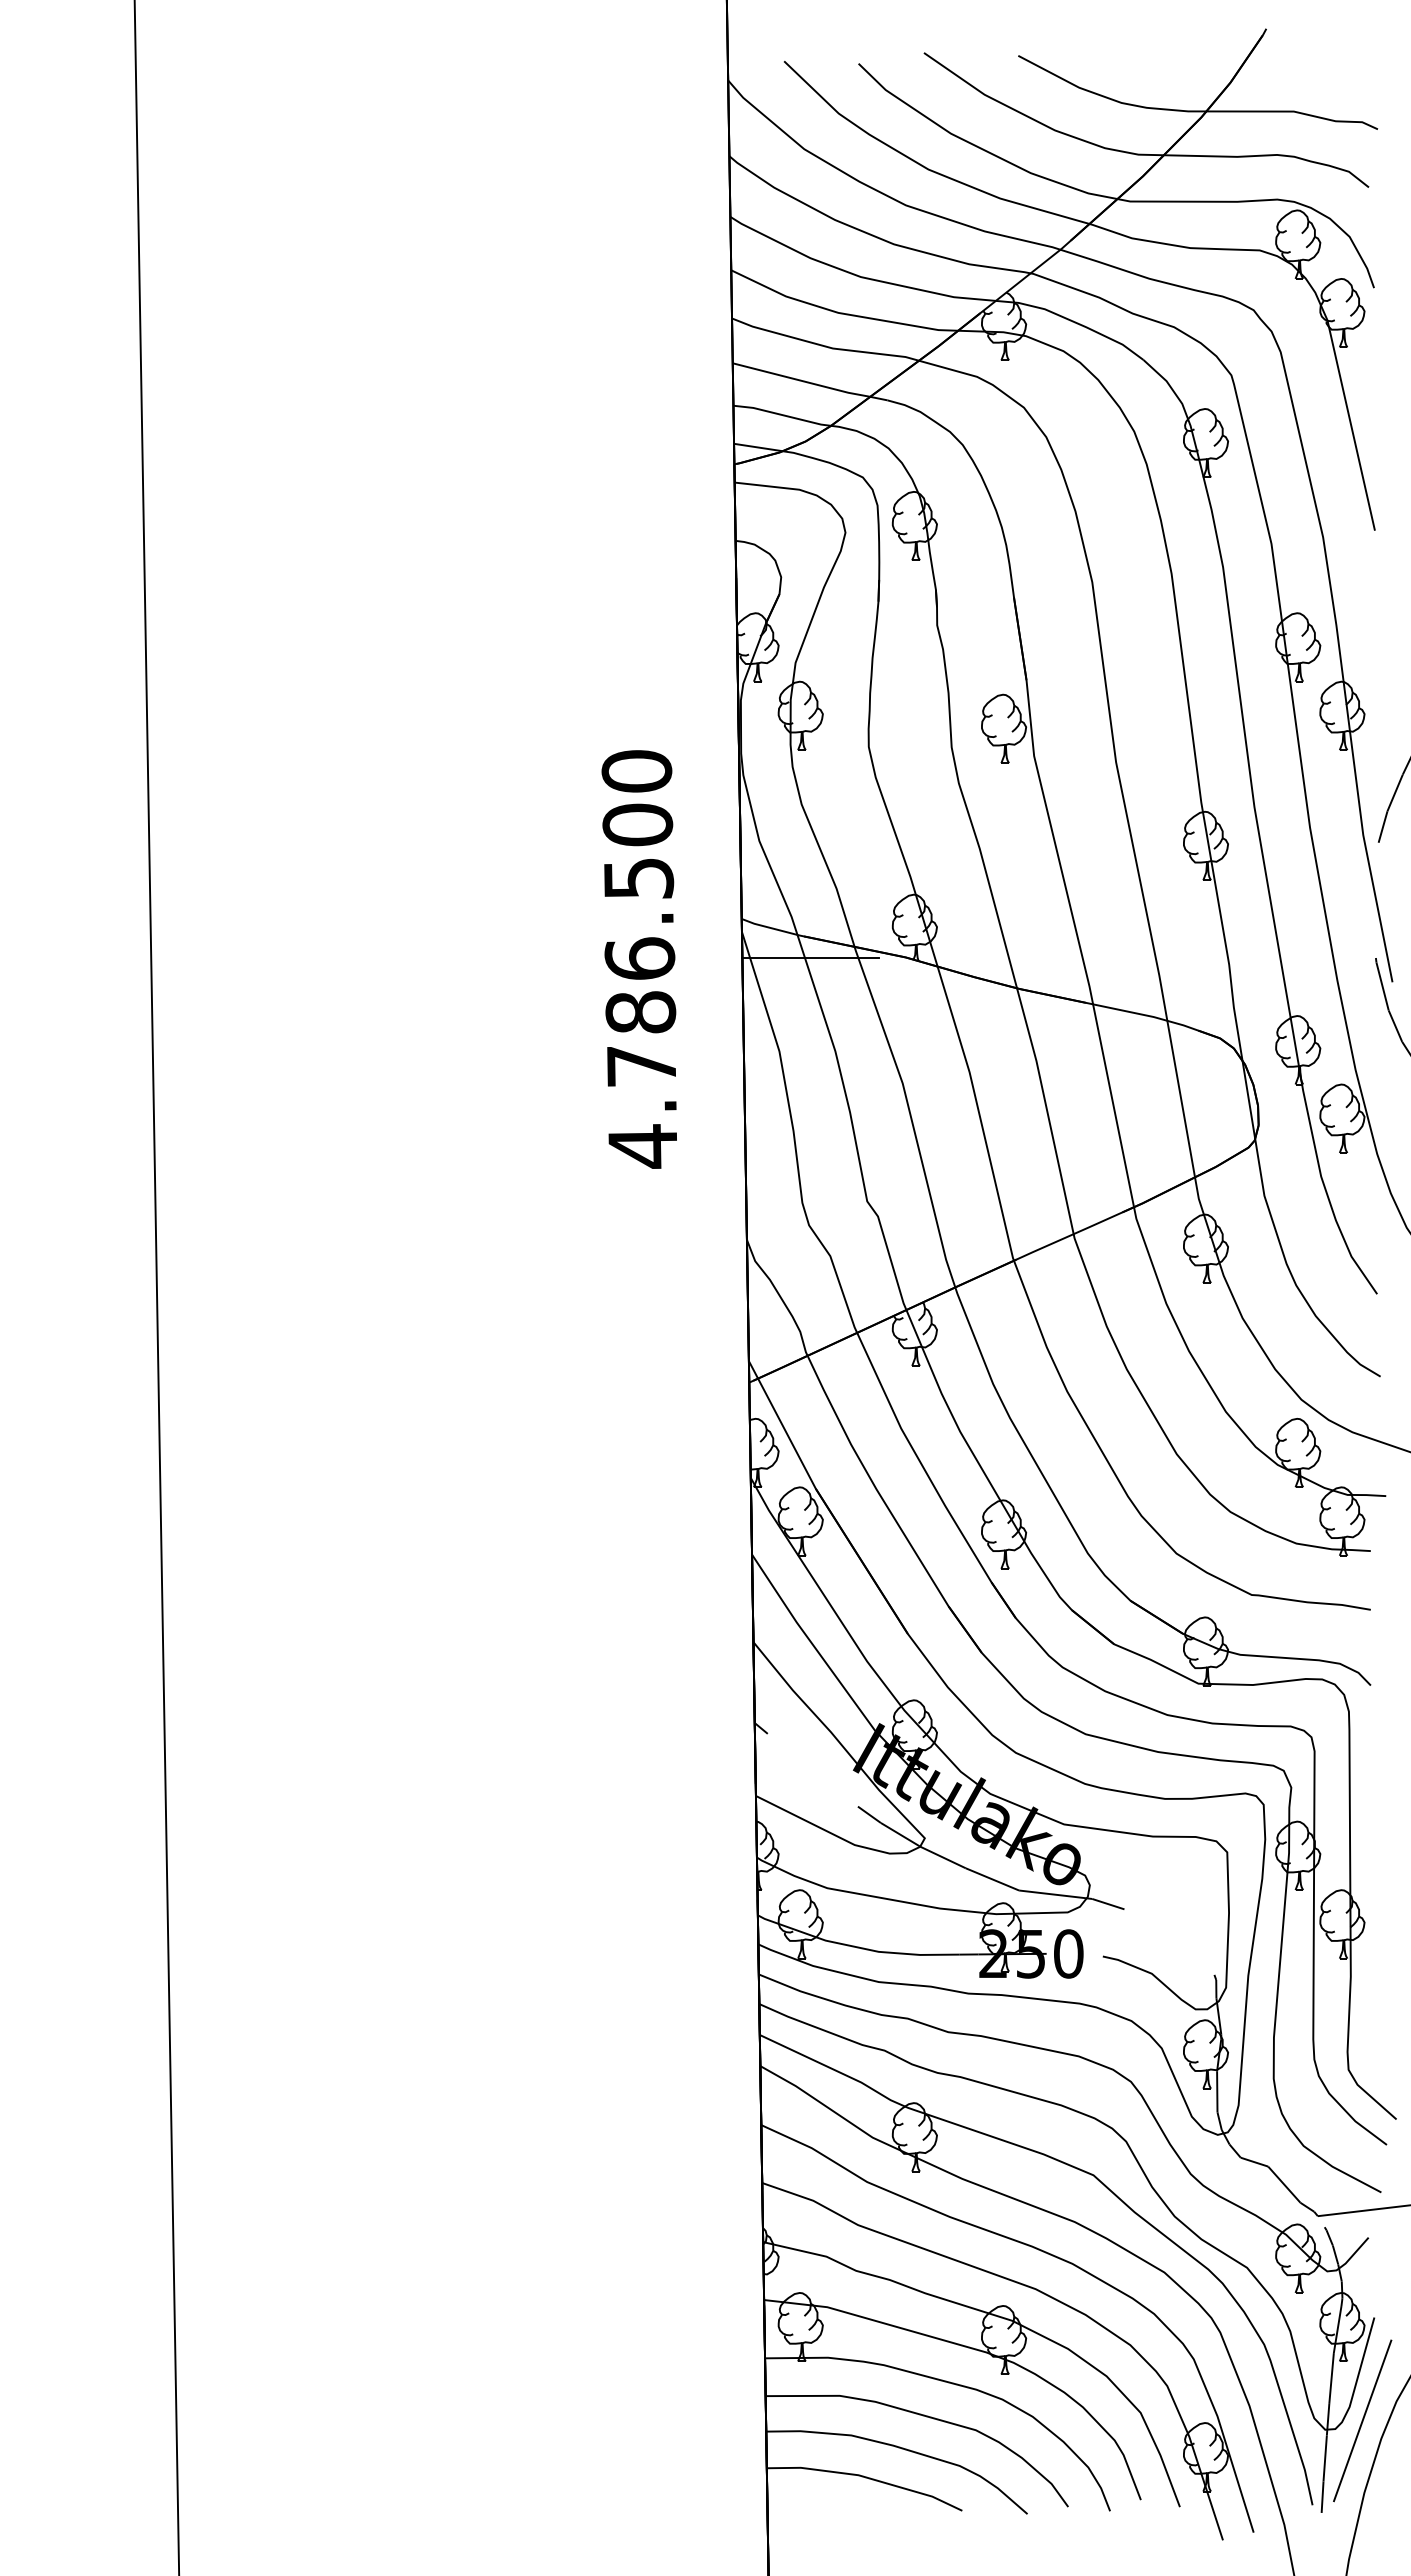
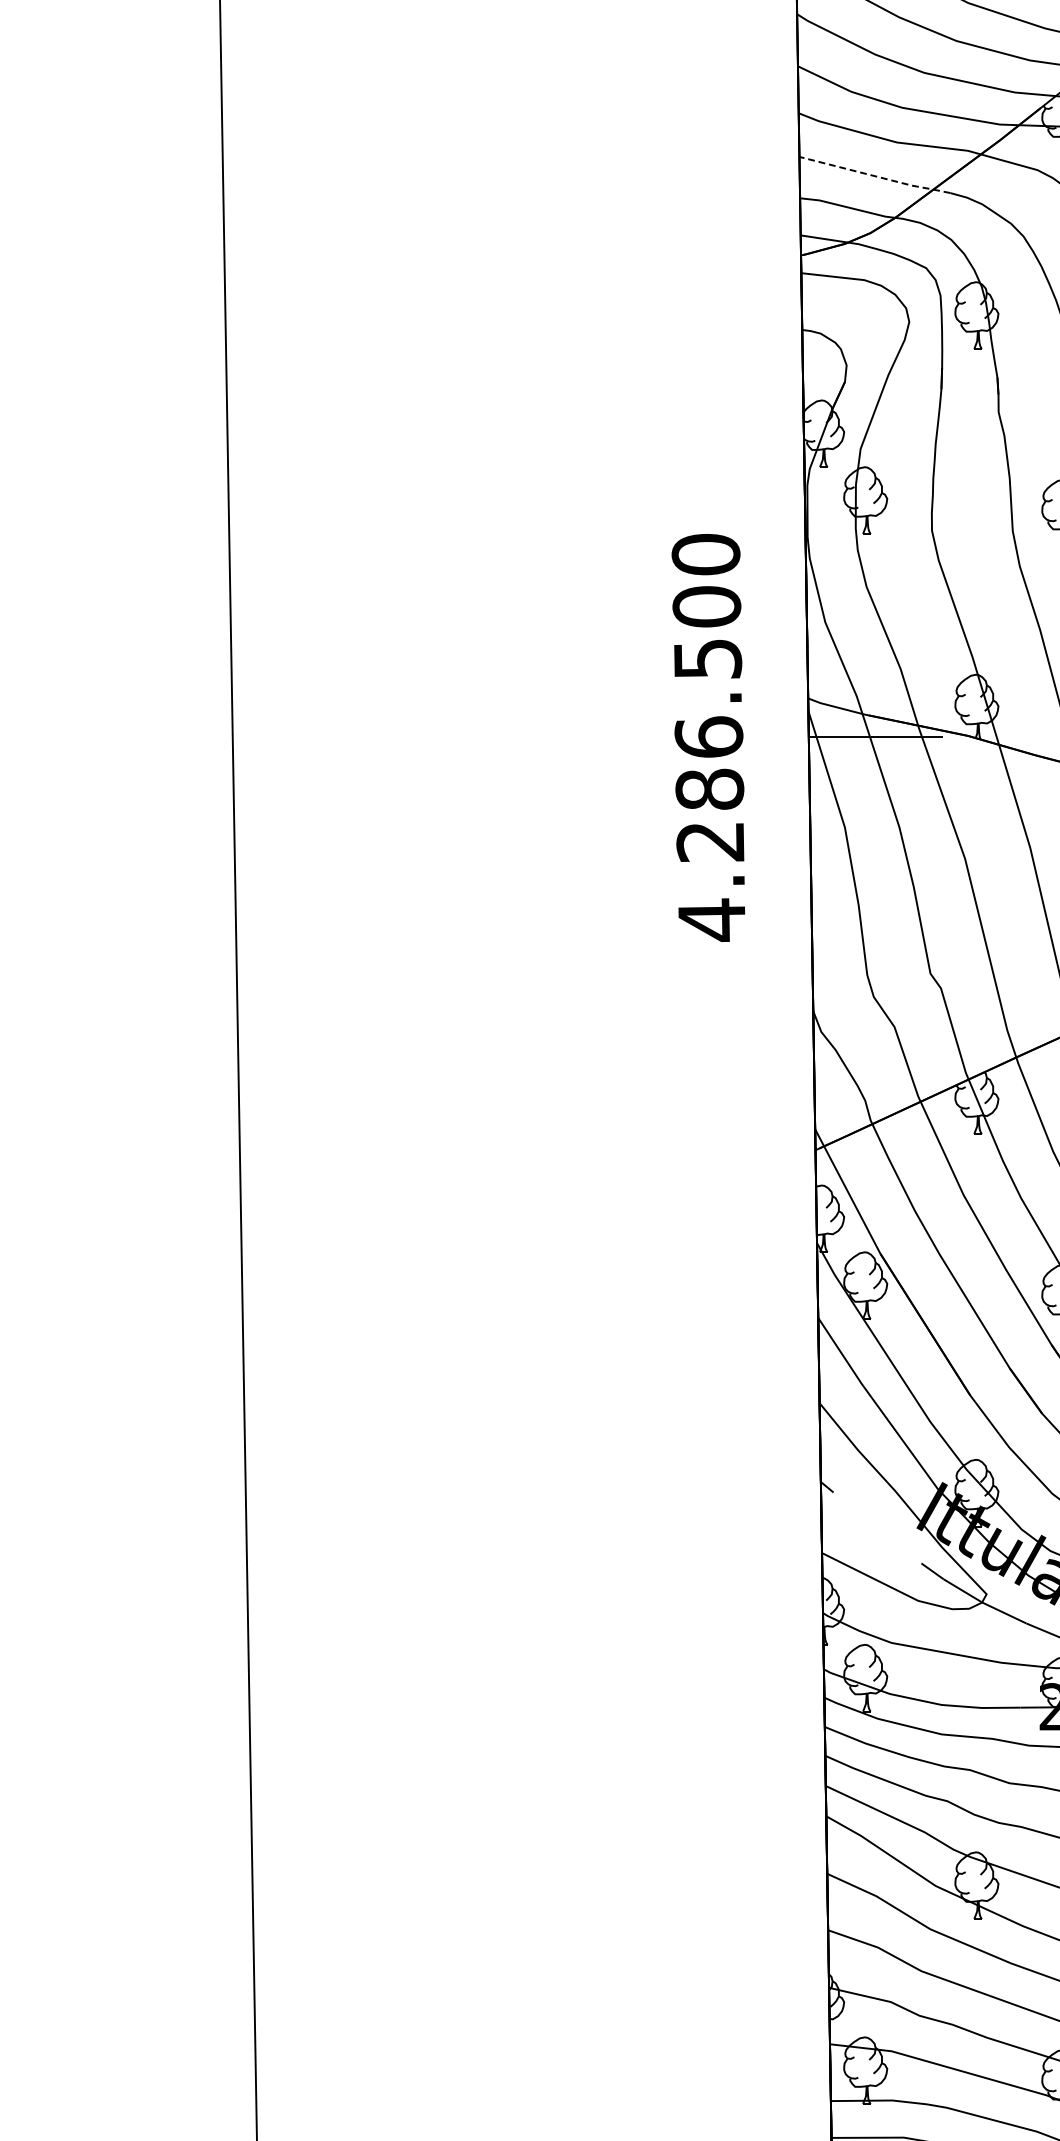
line: (810, 383) -> (875, 176), solid -> dashed
text: (641, 1066) -> (710, 842), 4.786.500 -> 4.286.500

